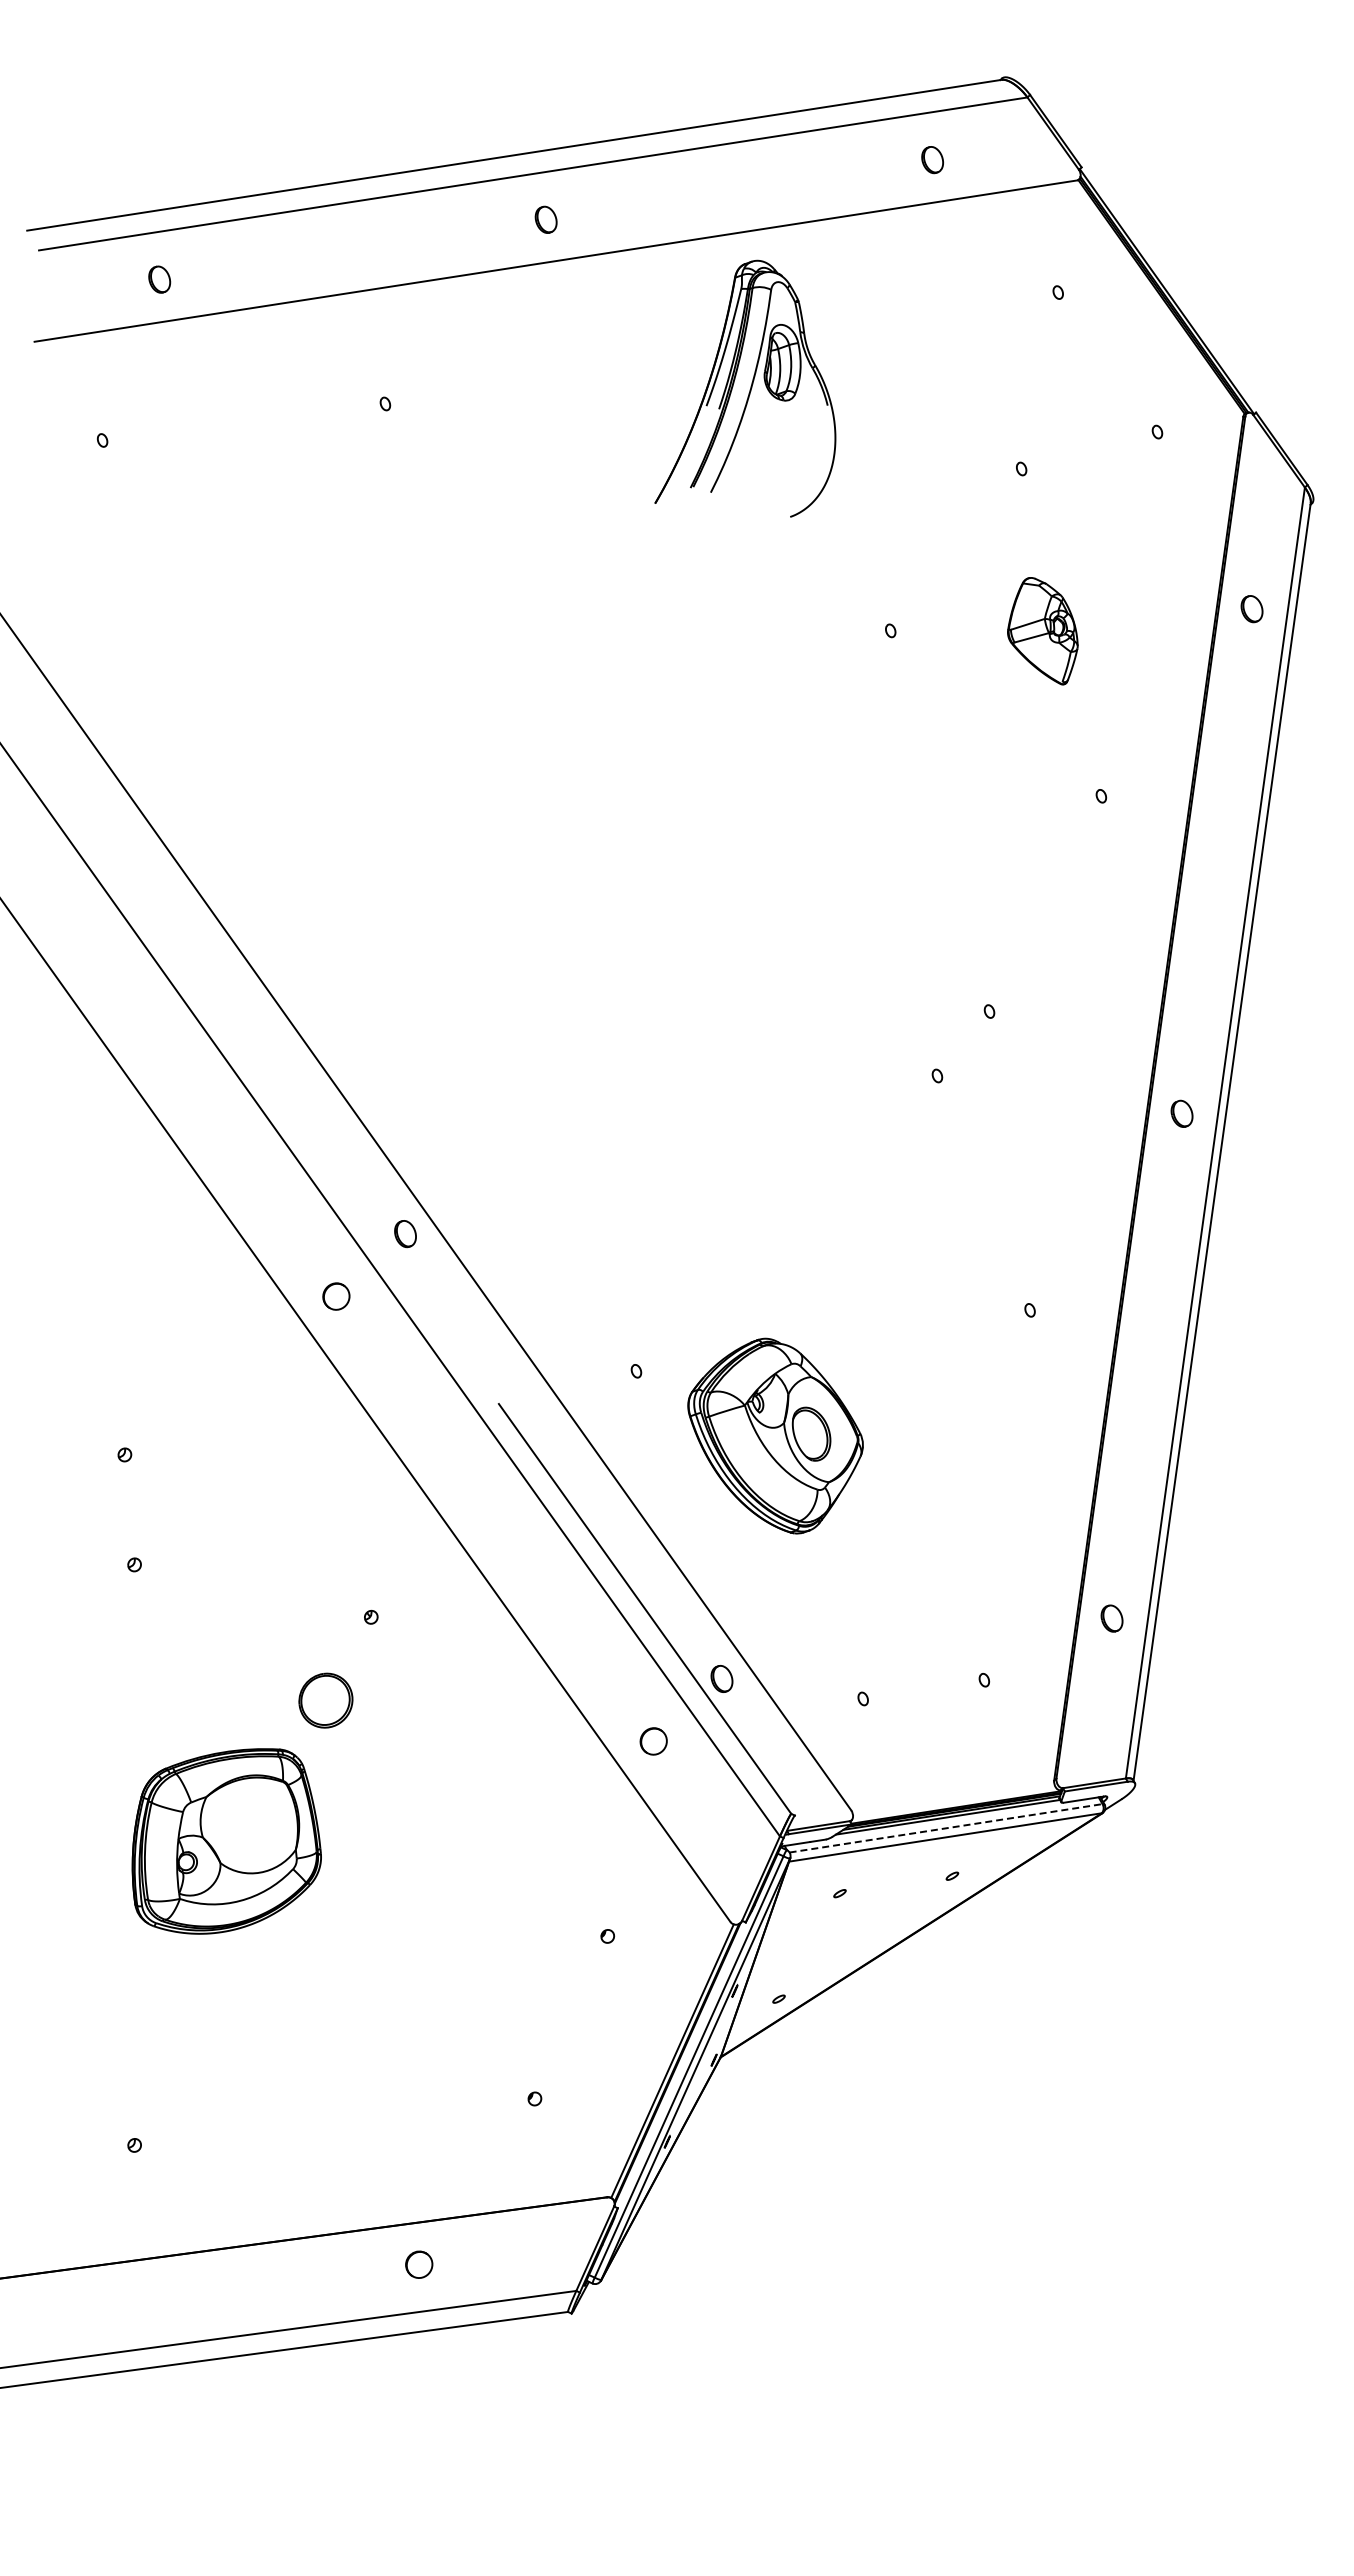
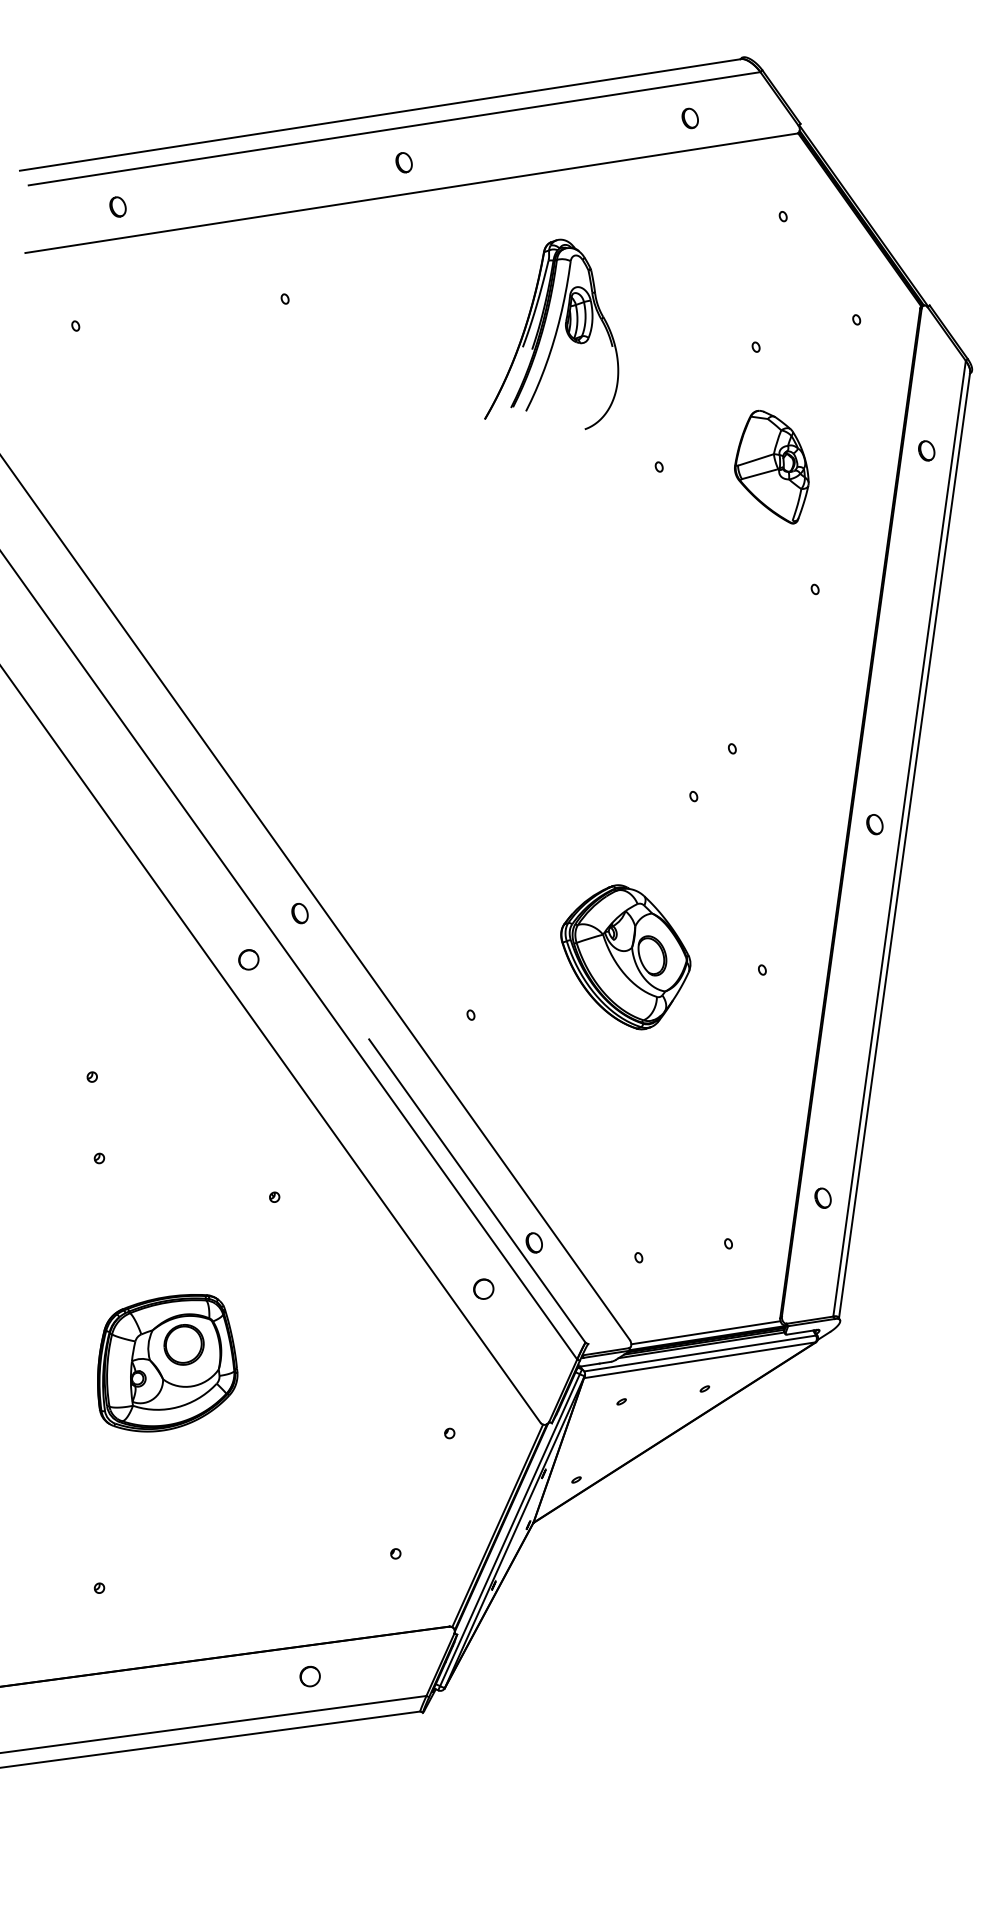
part: (745, 388) -> (551, 334), moved
part: (1042, 631) -> (771, 467), size x1.43
part: (775, 1435) -> (625, 956), moved
part: (325, 1700) -> (183, 1344), moved
line: (953, 1799) -> (705, 1332), added
line: (946, 1828) -> (700, 1353), dashed -> solid

